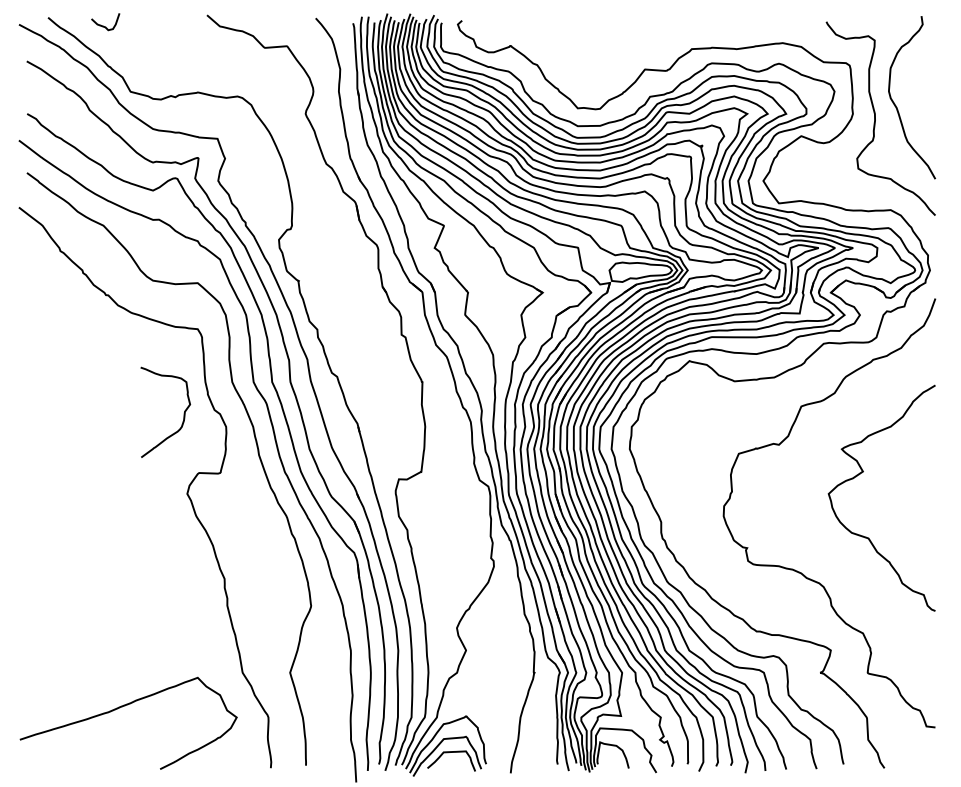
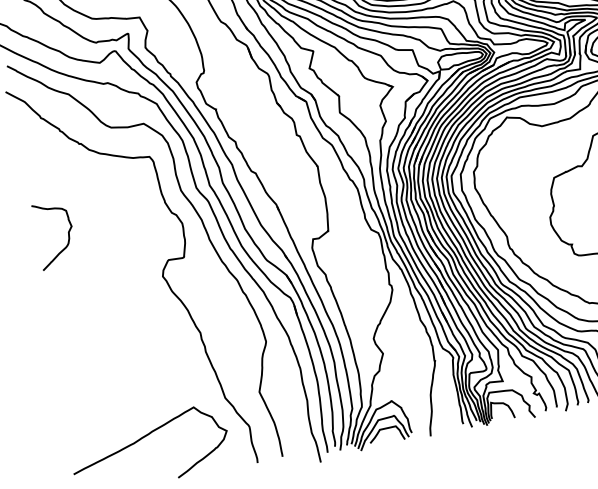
curve: (183, 413) -> (68, 233), moved

